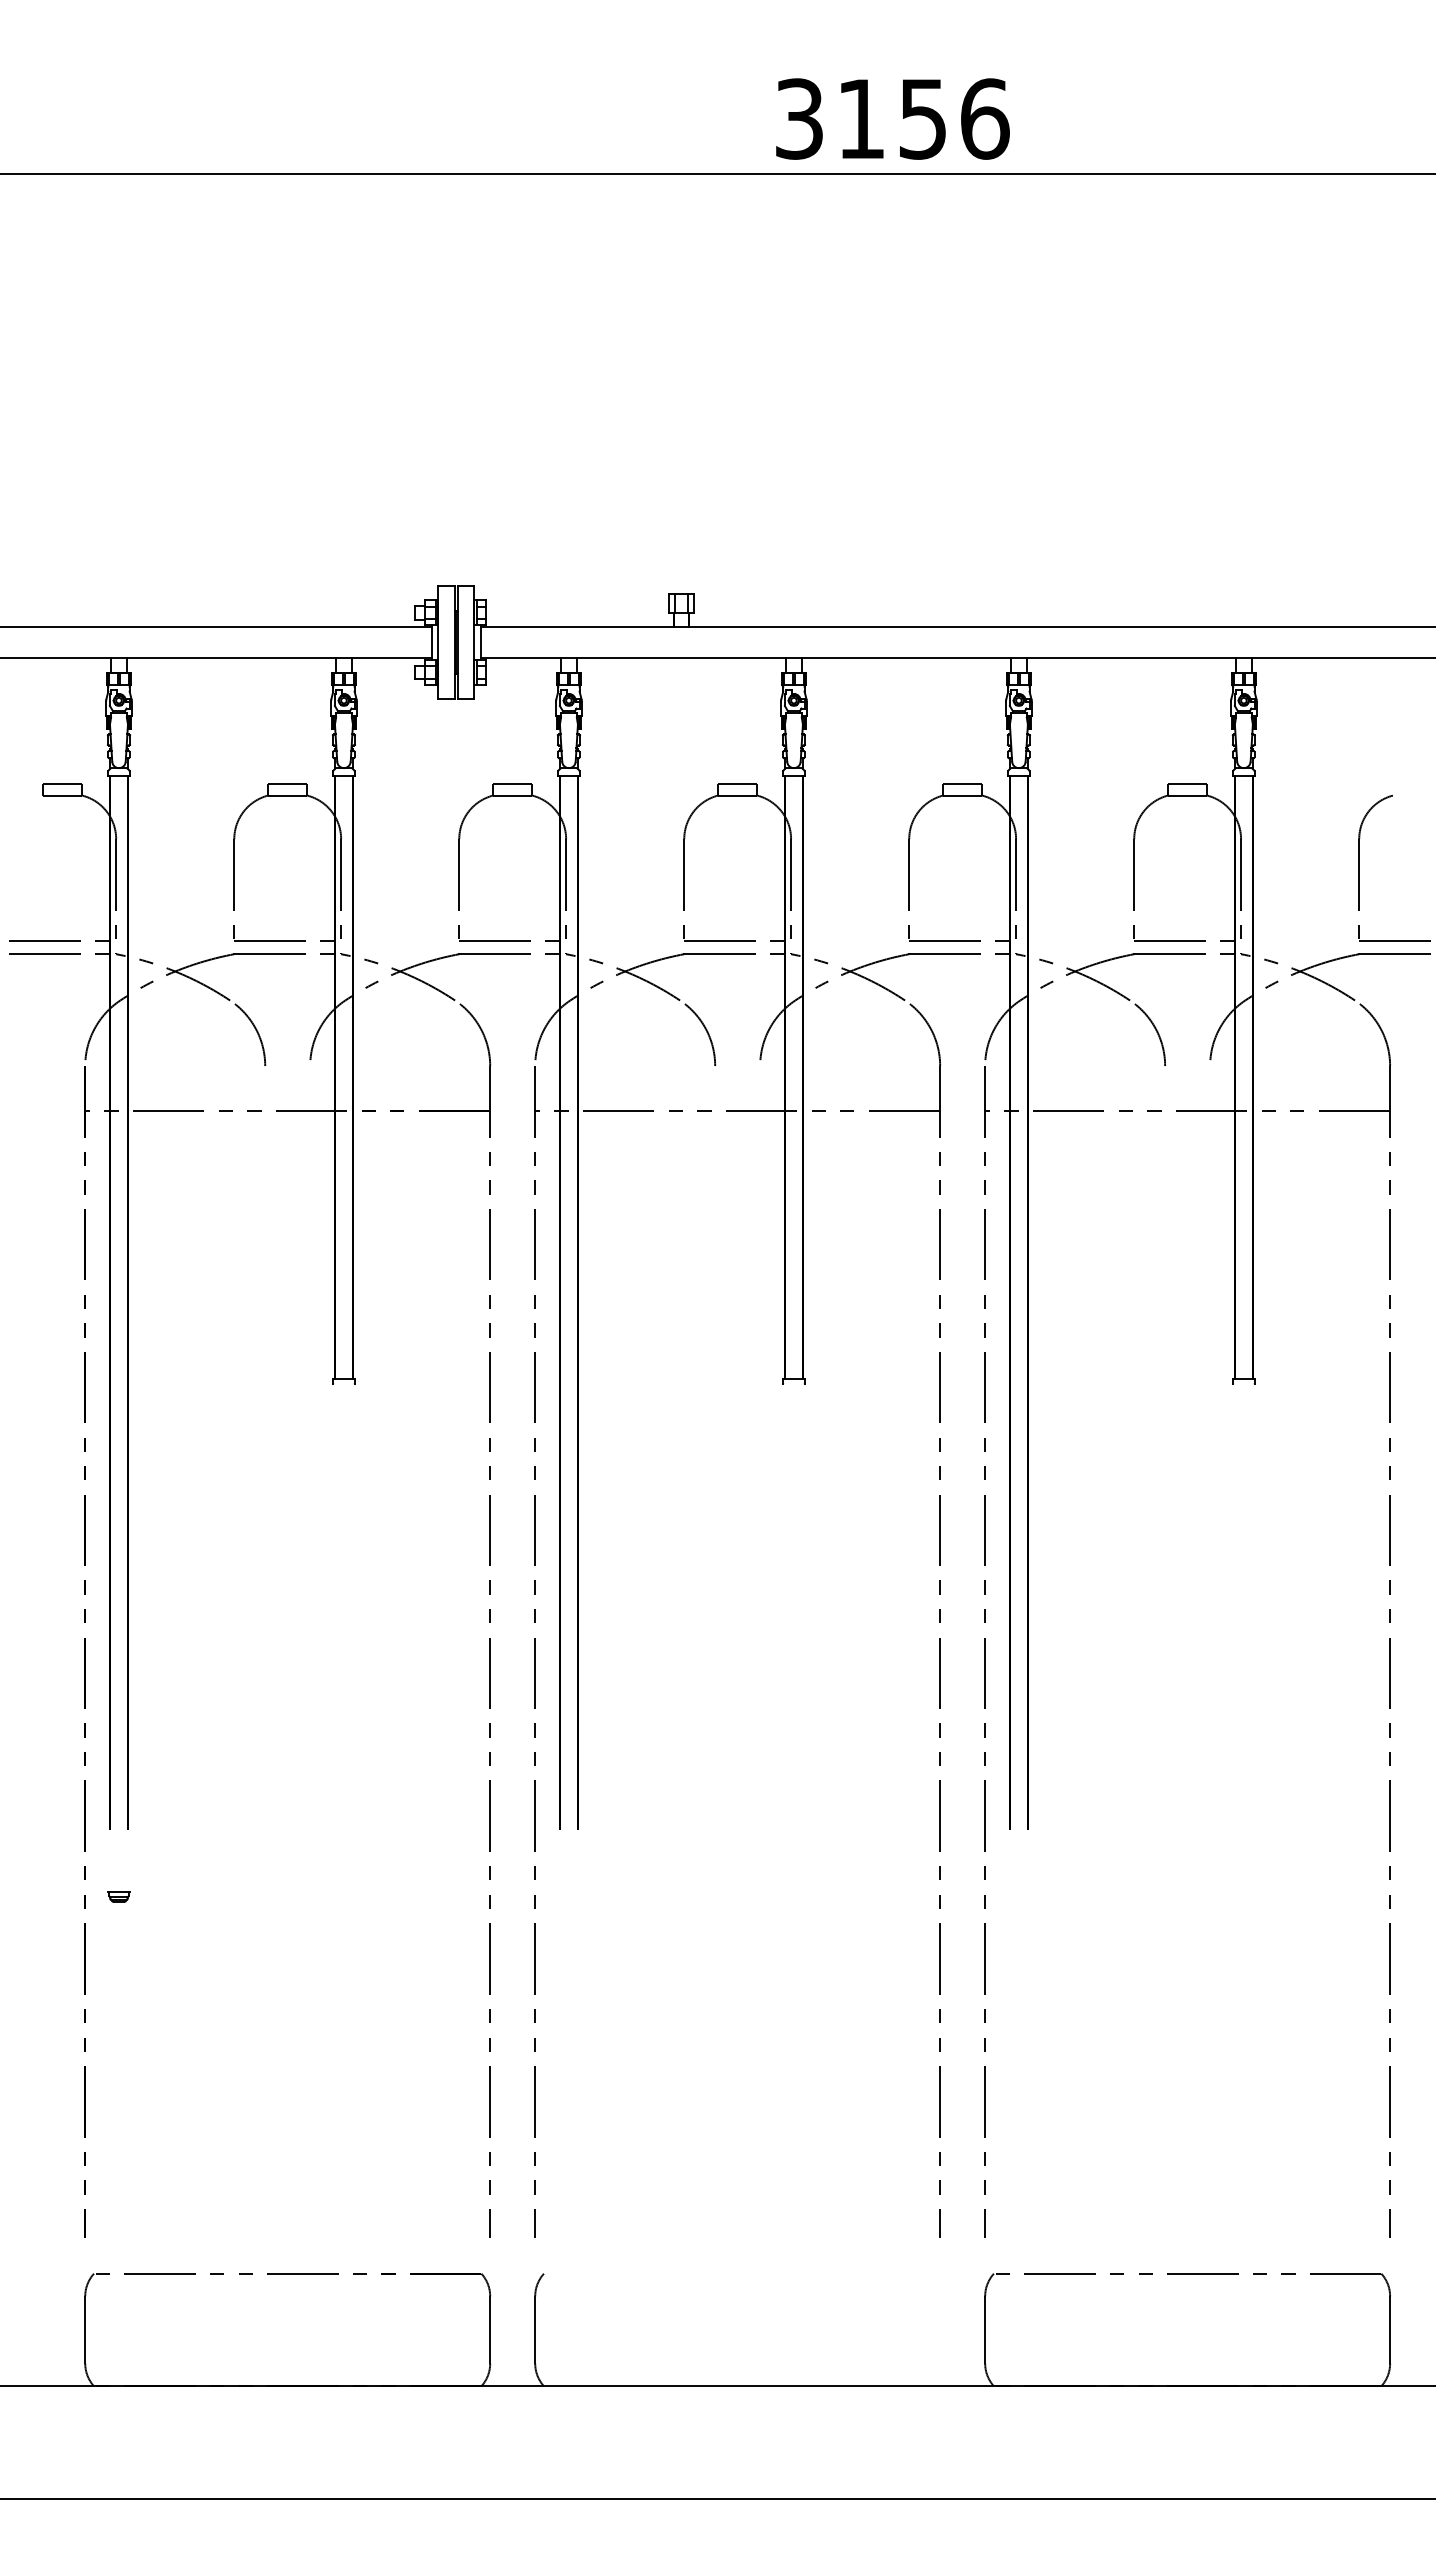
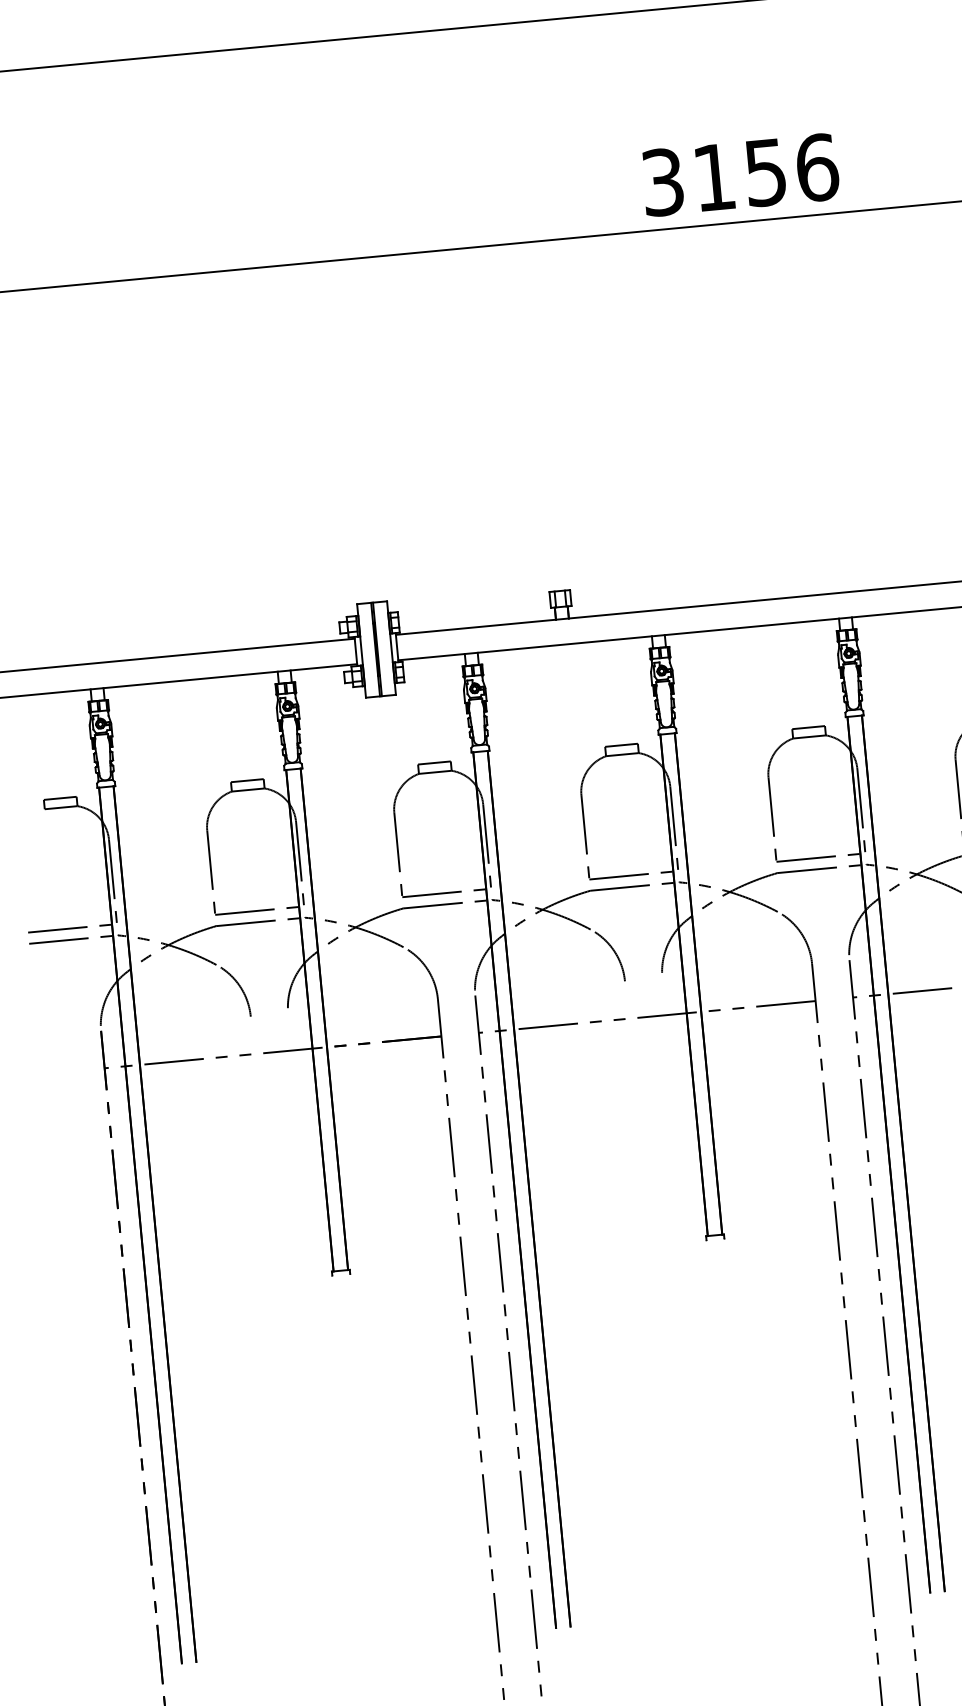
text: (892, 118) -> (740, 174), moved

